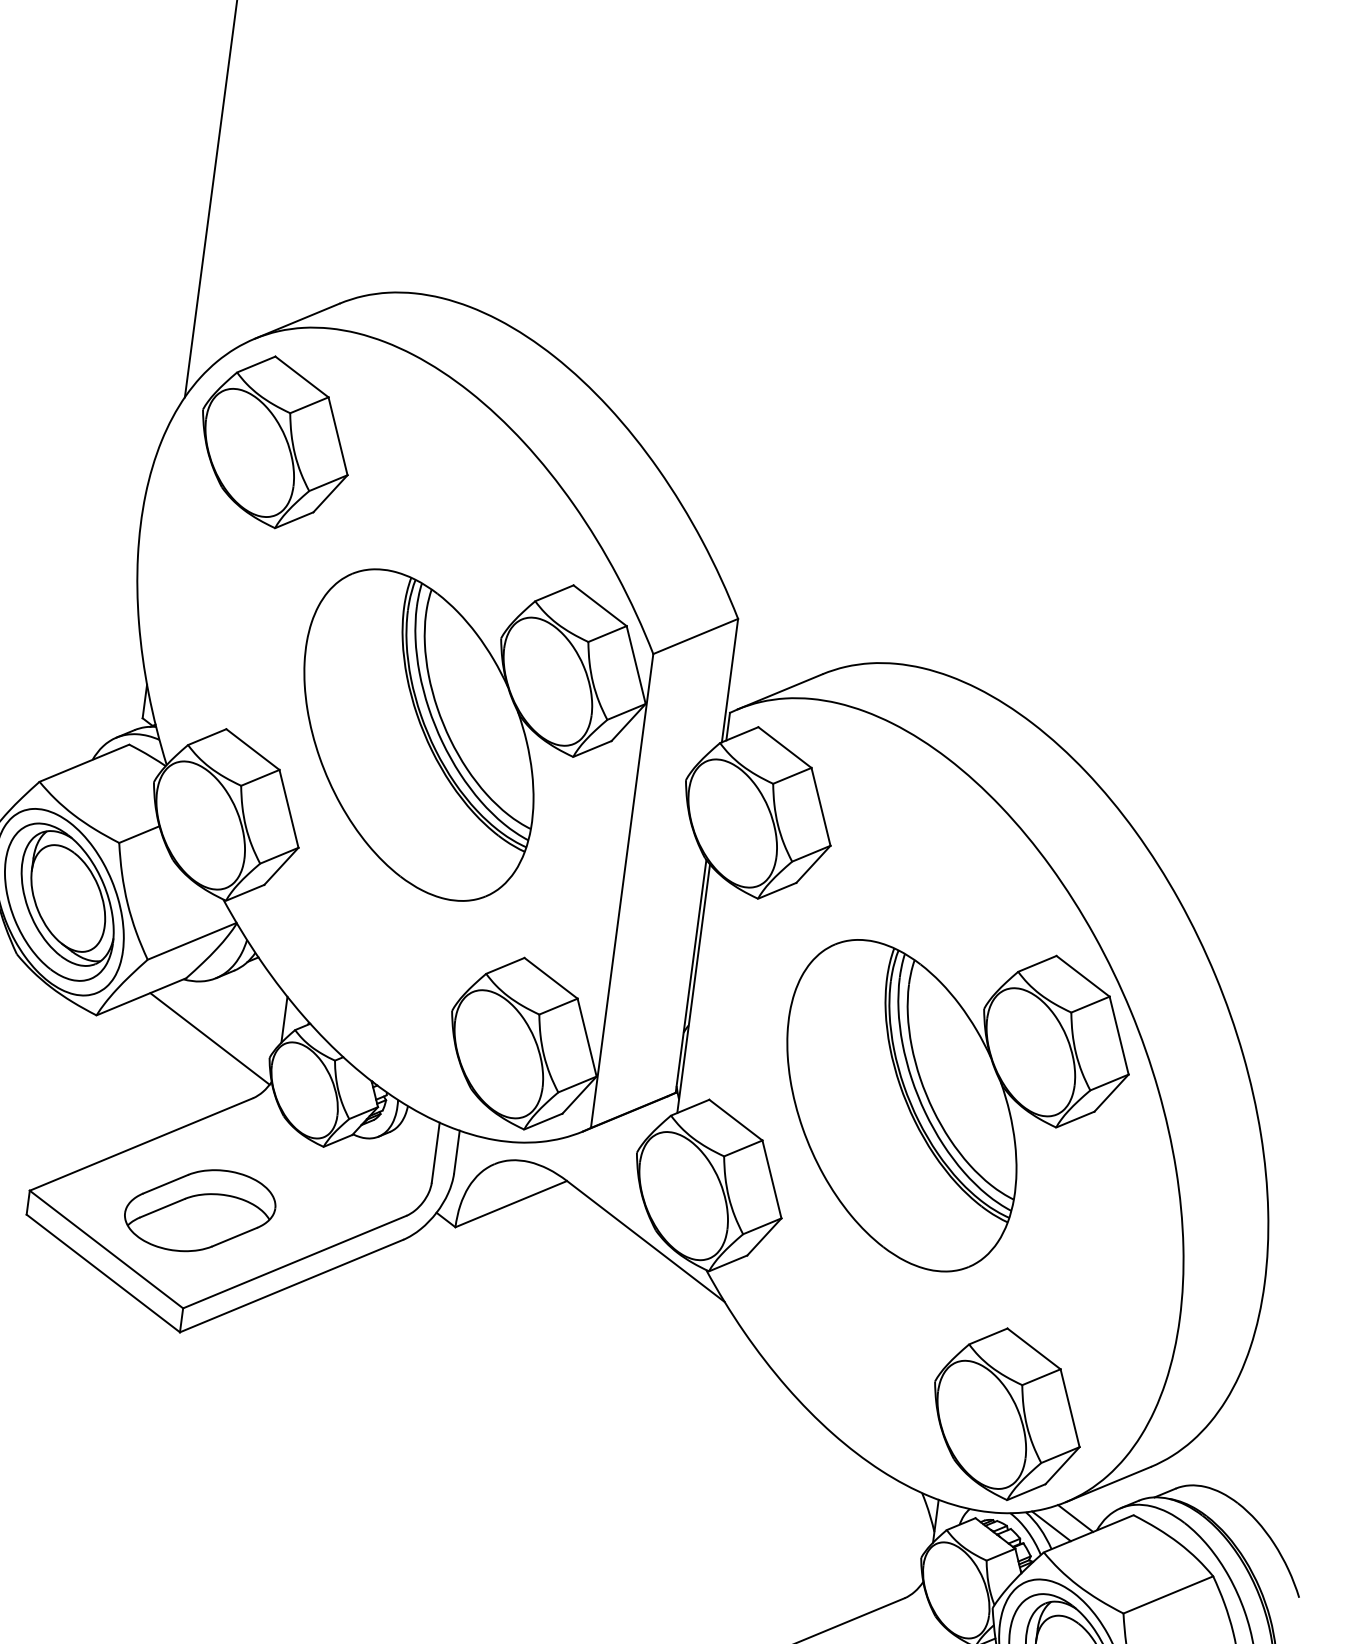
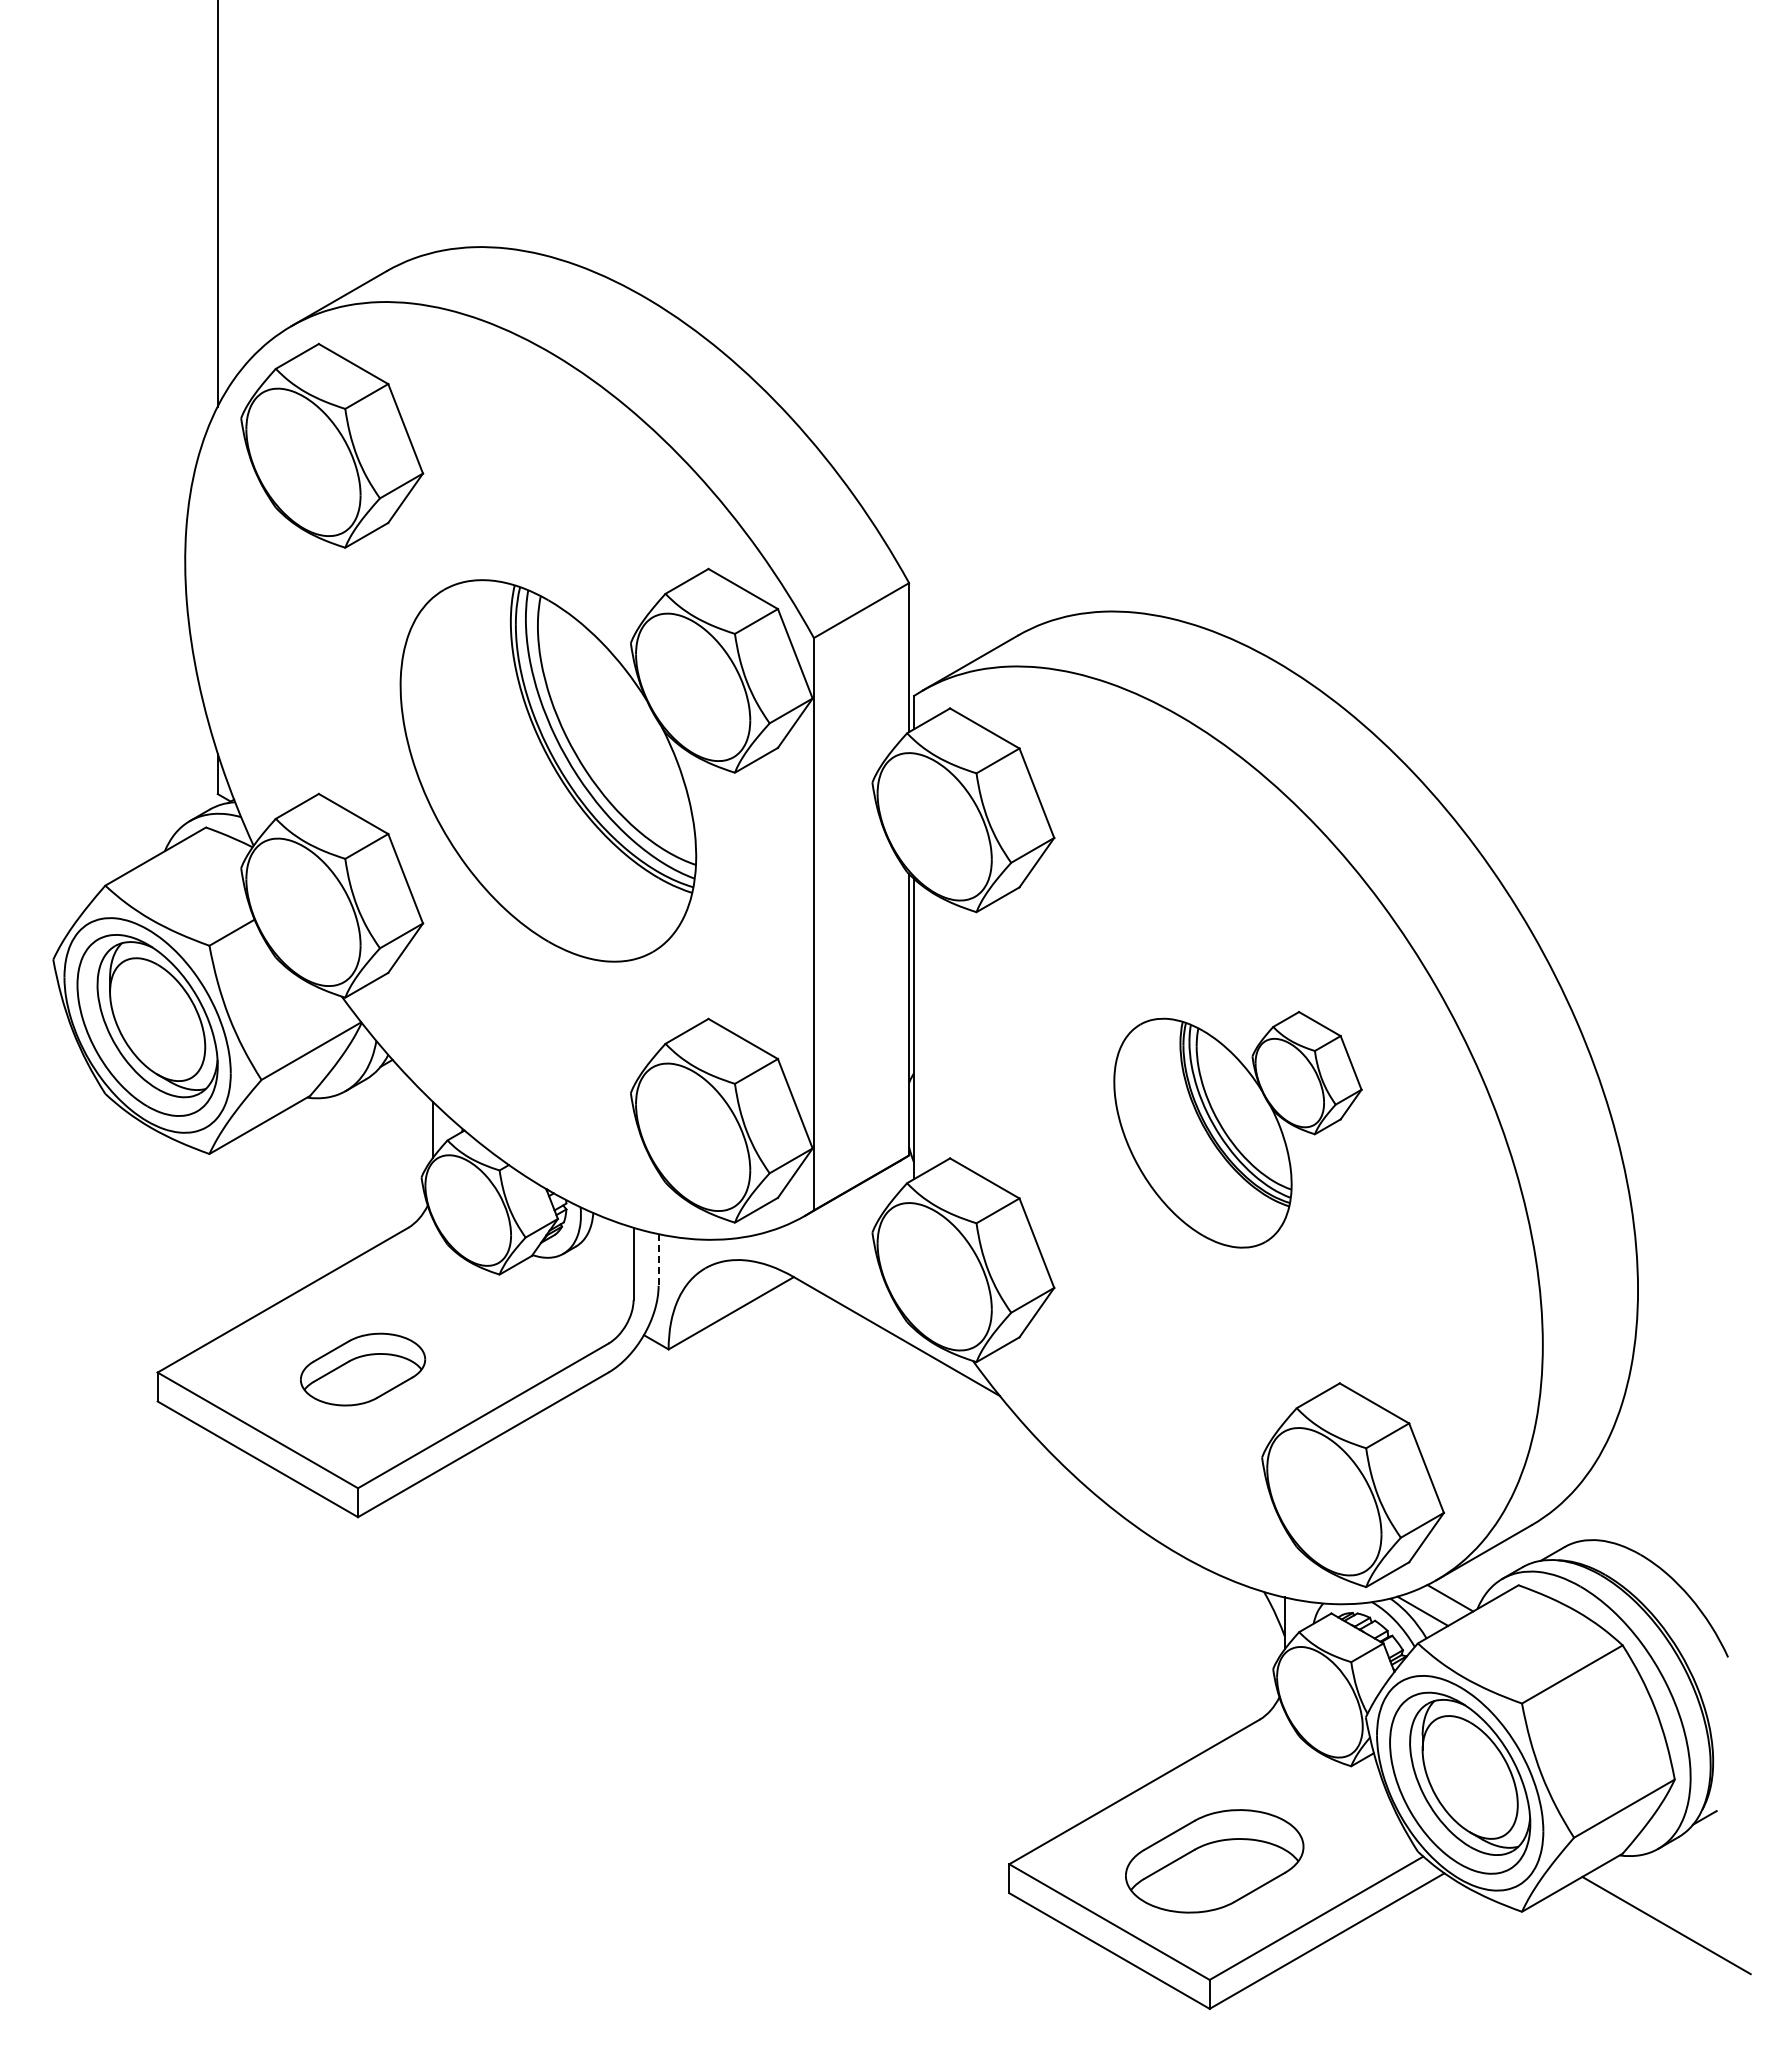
line: (209, 1039) -> (347, 1164), removed
part: (950, 1107) -> (1237, 1129), size x0.6
line: (456, 1151) -> (658, 1259), solid -> dashed
part: (199, 1210) -> (362, 1369), size x0.7

